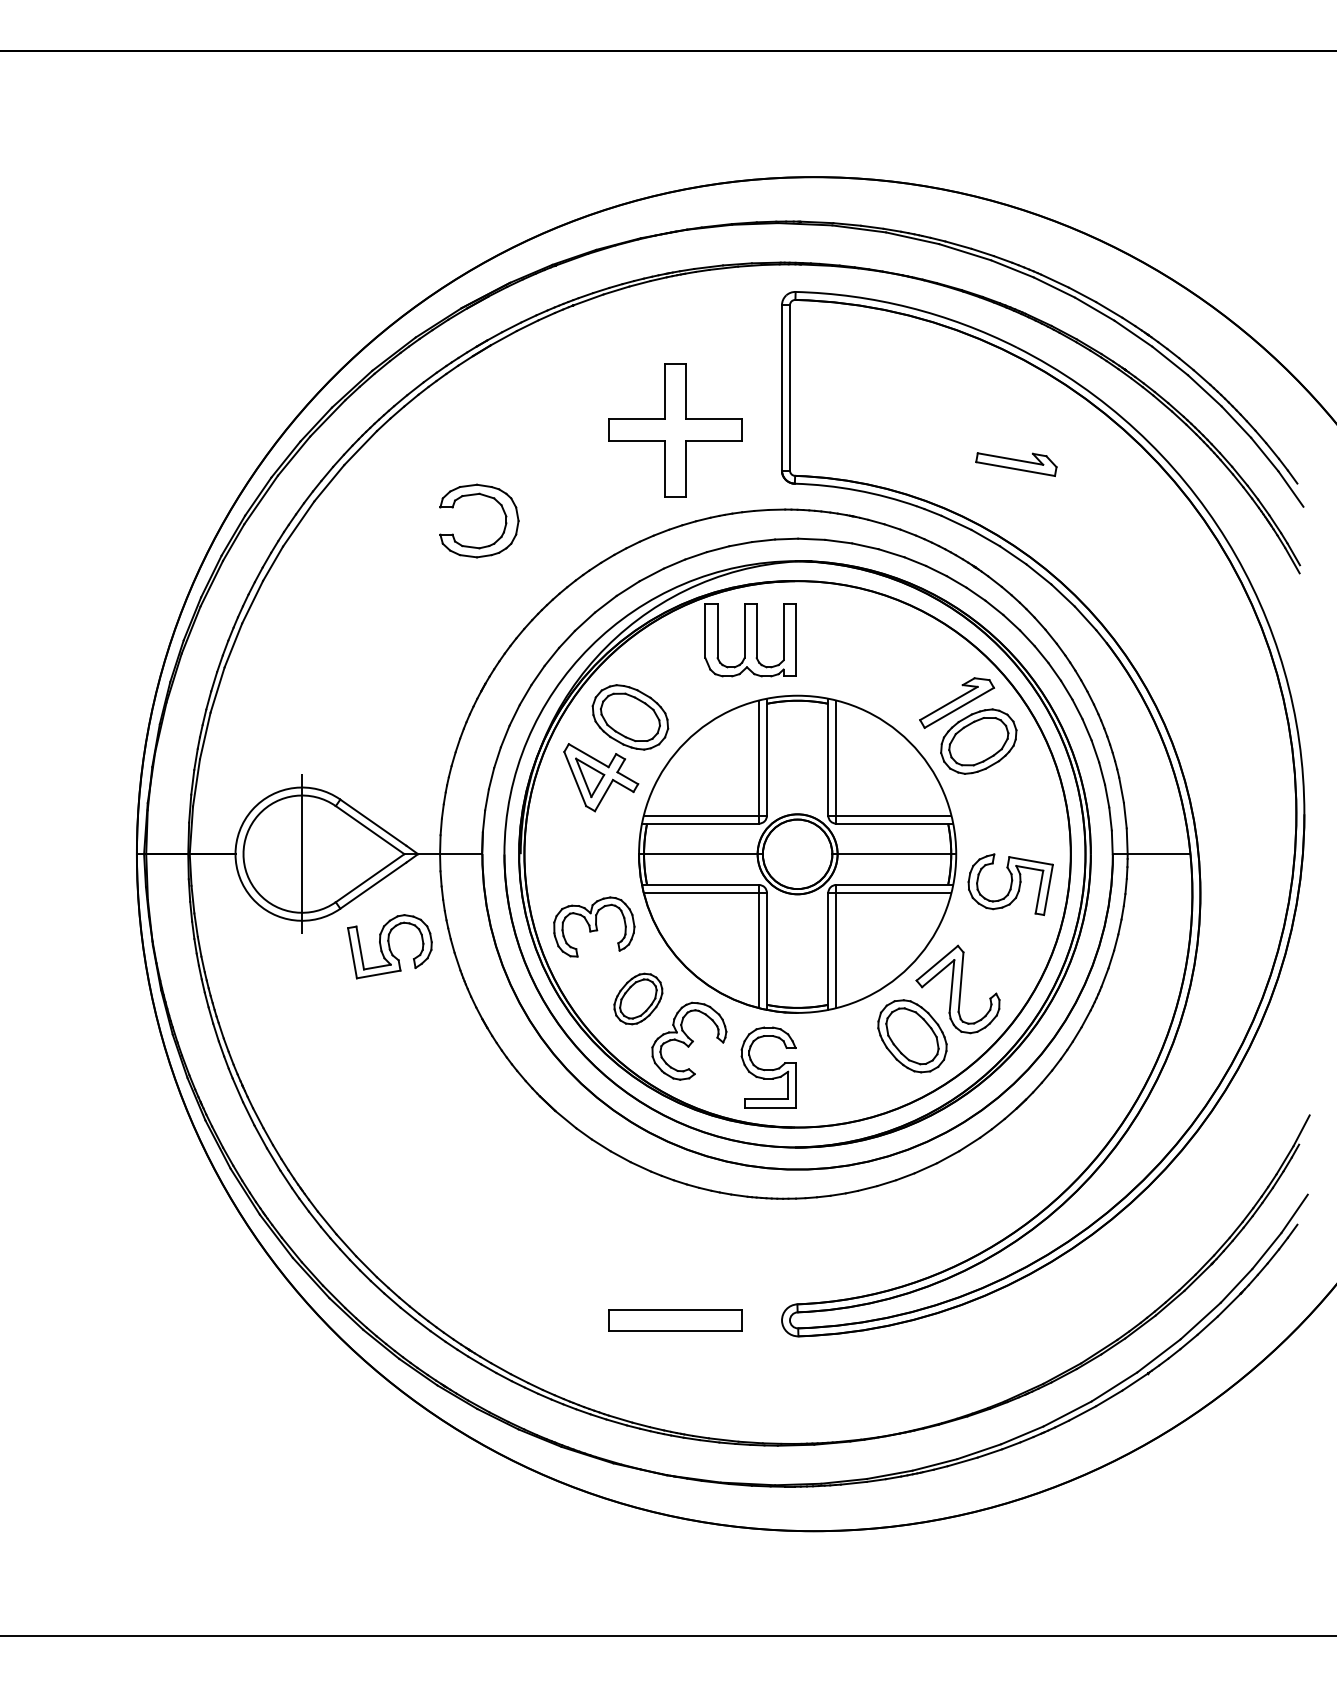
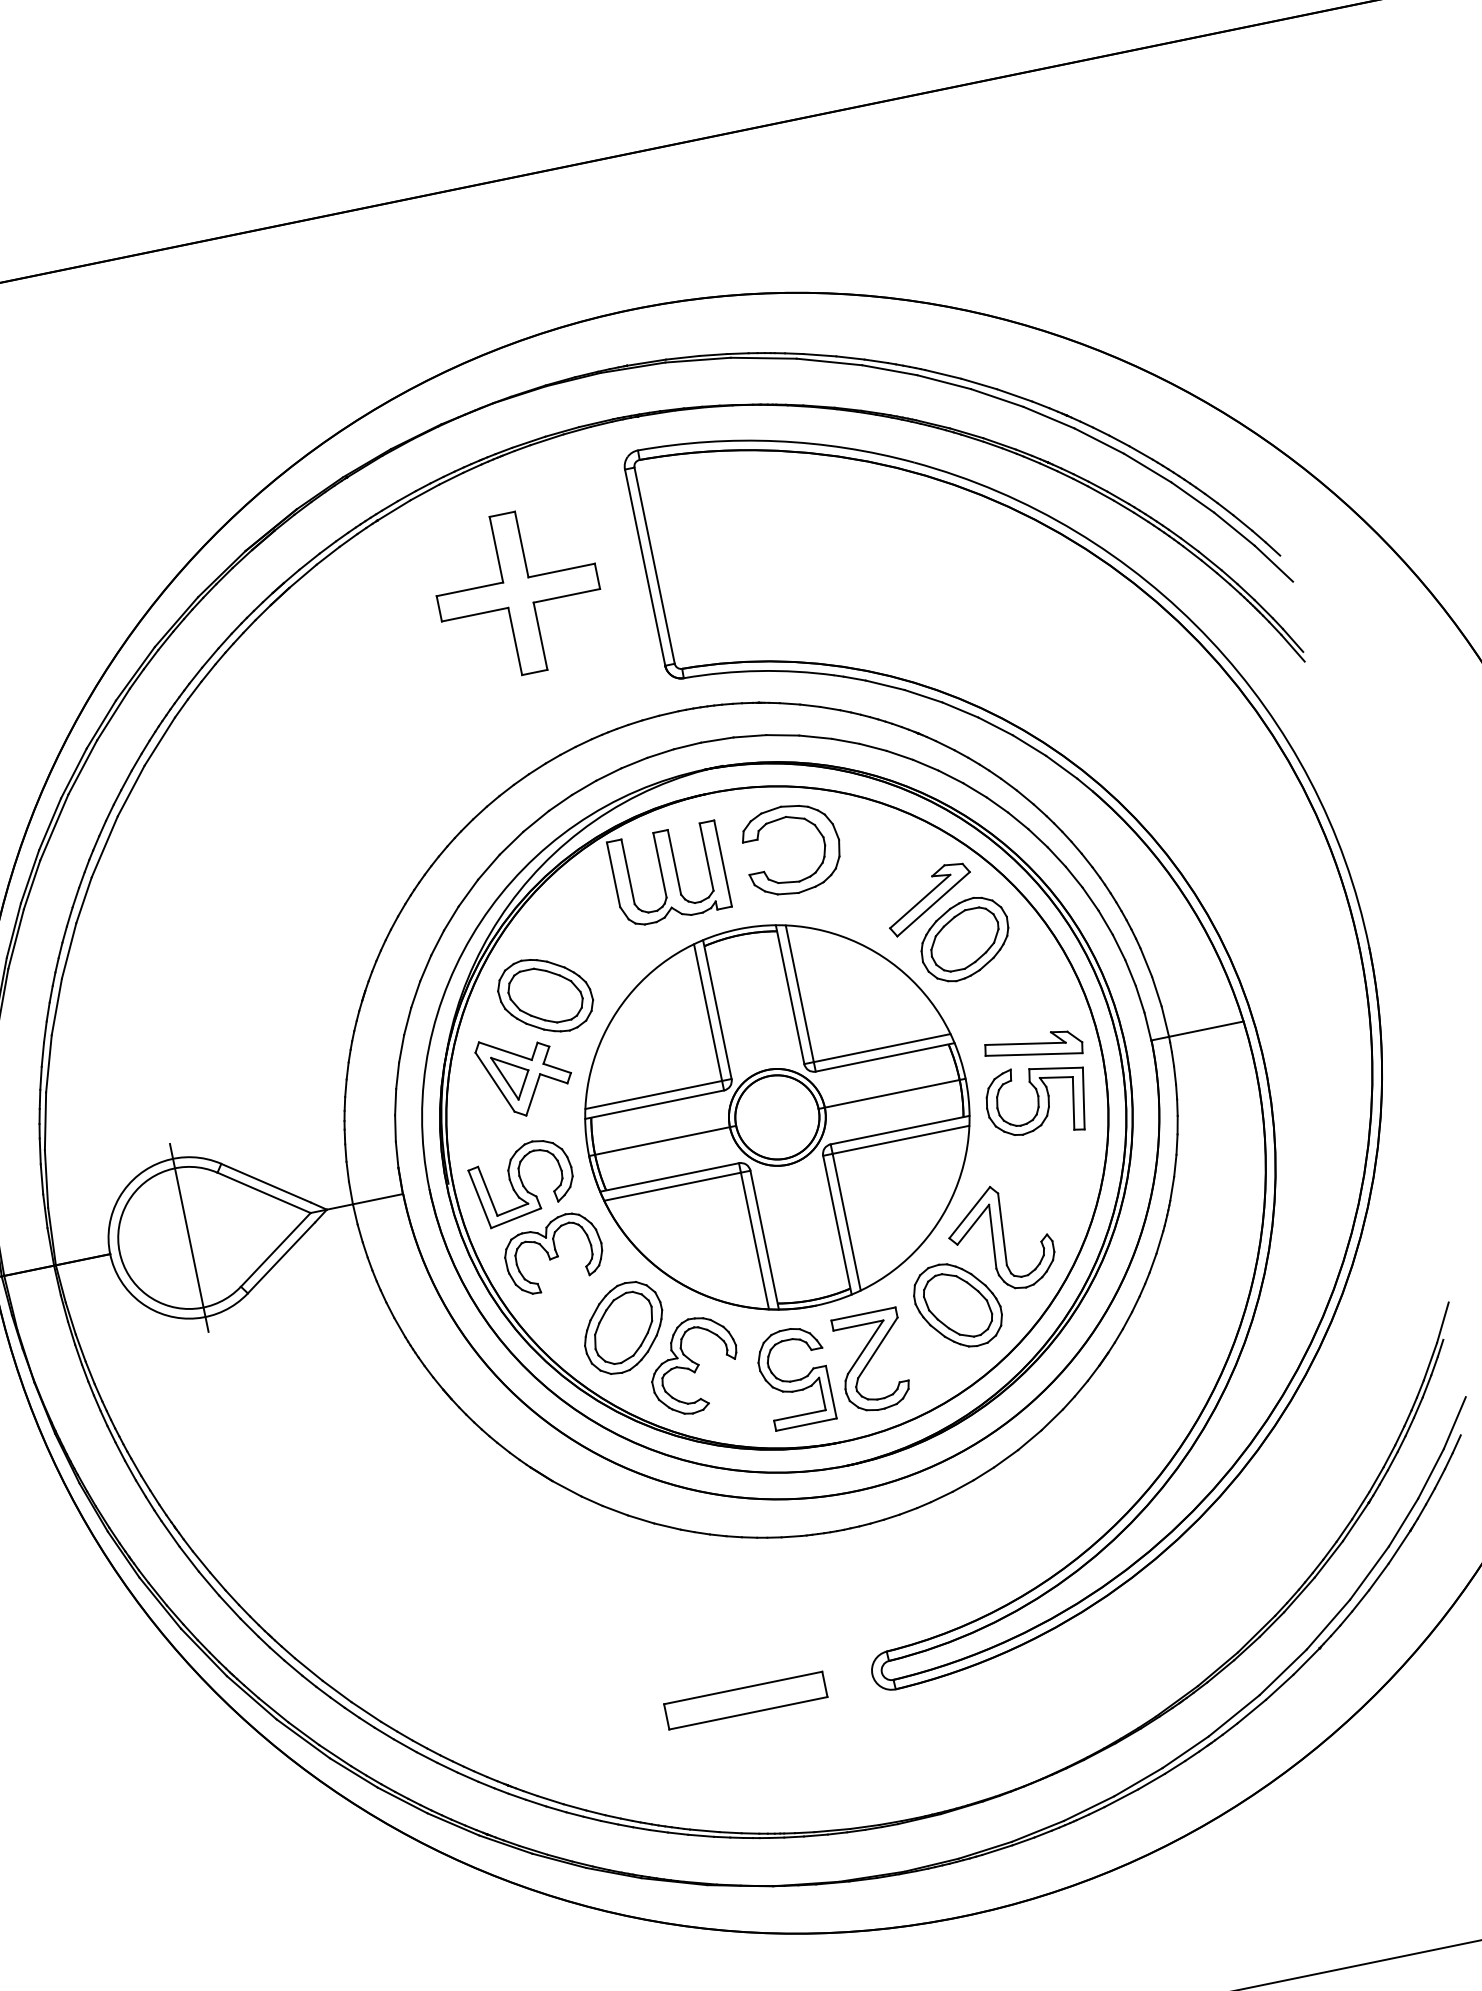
part: (675, 430) -> (518, 593), moved
part: (1016, 464) -> (1034, 1048), moved
part: (487, 497) -> (796, 819), moved
part: (389, 946) -> (522, 1182), moved
part: (638, 998) -> (623, 1327), size x1.43
part: (834, 1067) -> (873, 1361), added

